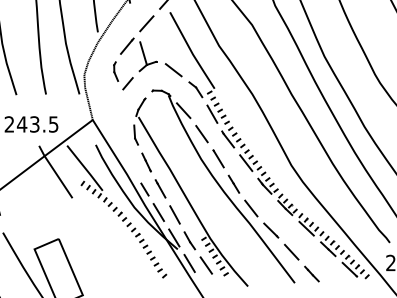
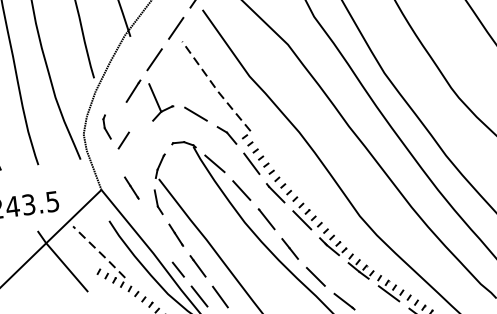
line: (191, 52) -> (215, 89), solid -> dashed
part: (117, 76) -> (109, 133), moved
line: (116, 121) -> (131, 188), added
line: (84, 167) -> (98, 251), solid -> dashed

